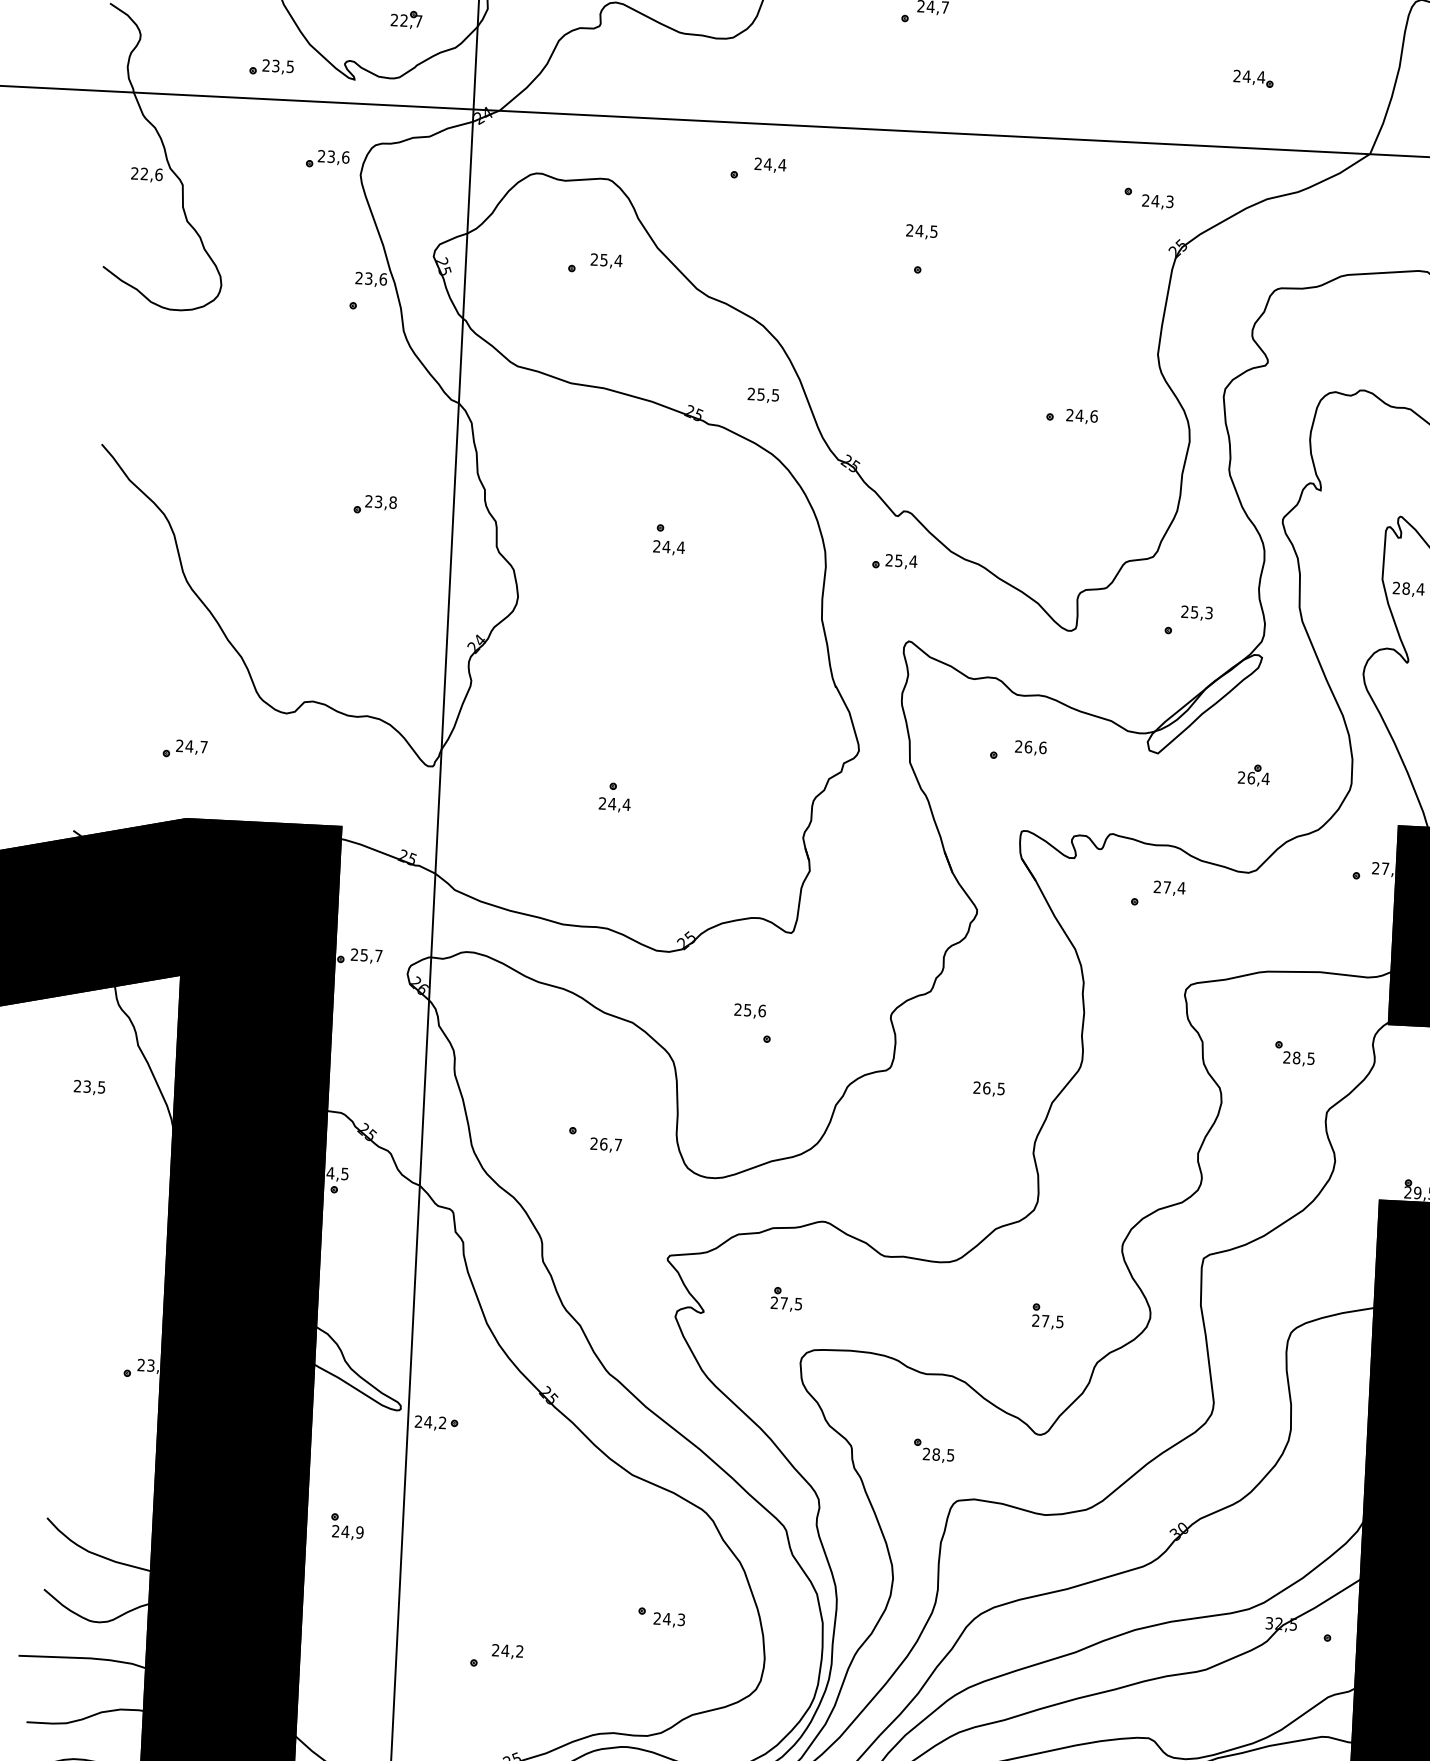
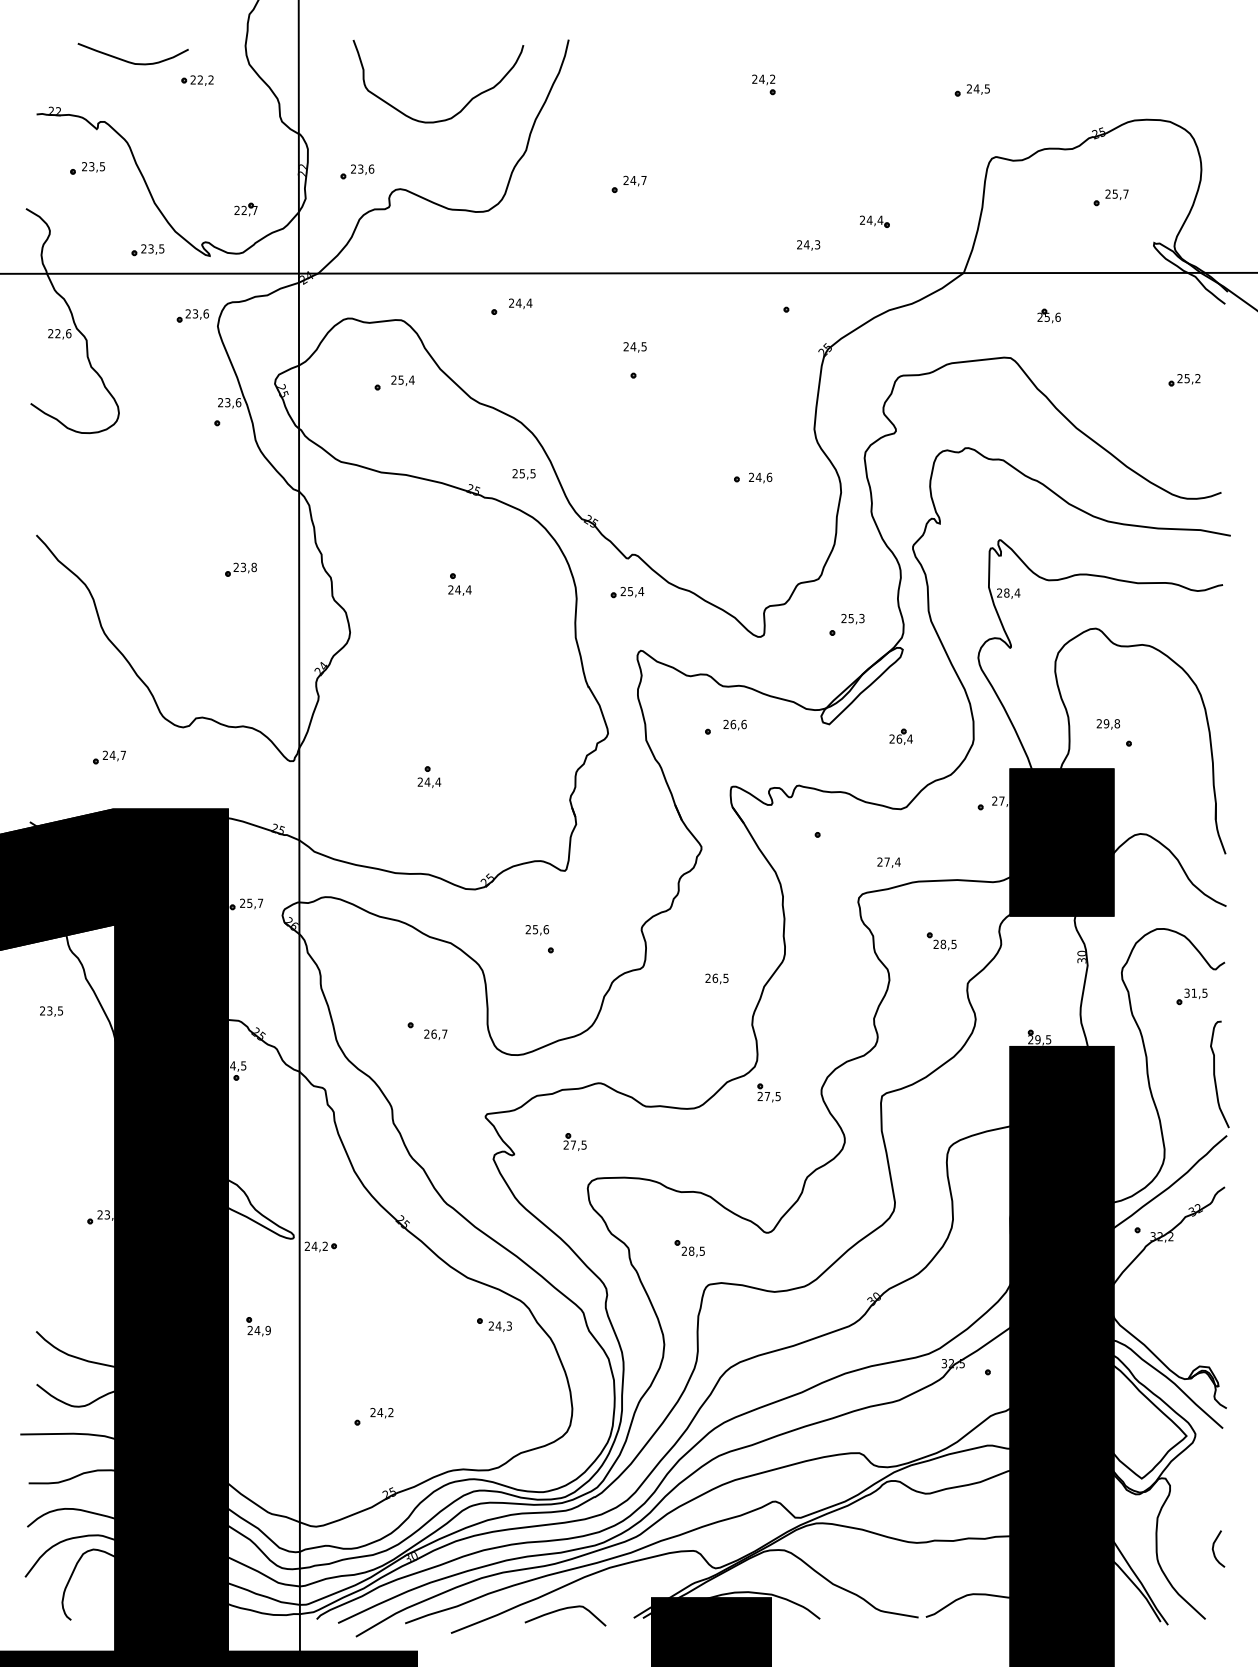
text: (1157, 202) -> (808, 245), moved
text: (1168, 888) -> (888, 862), moved
part: (1047, 1315) -> (768, 1092), moved
part: (661, 1616) -> (494, 1324), moved

